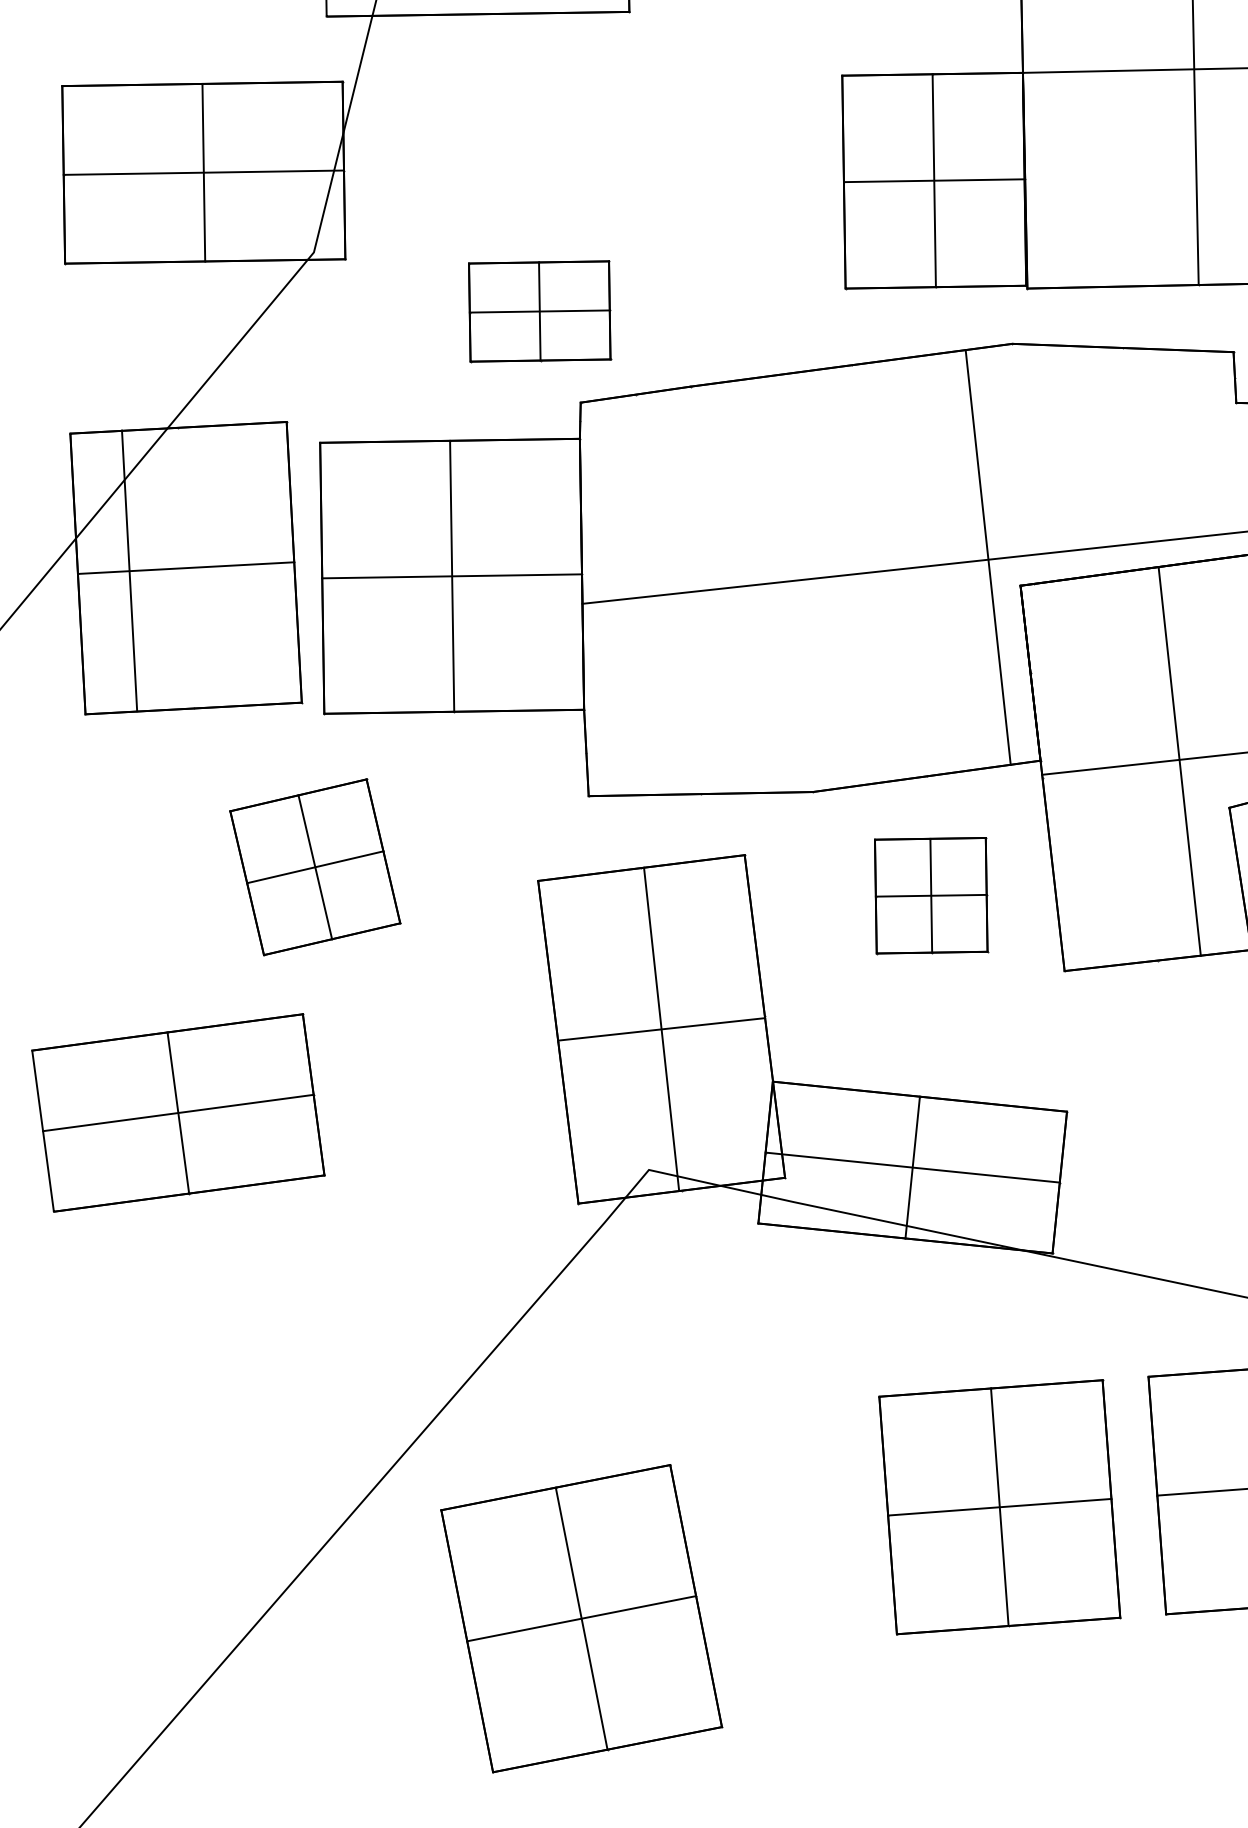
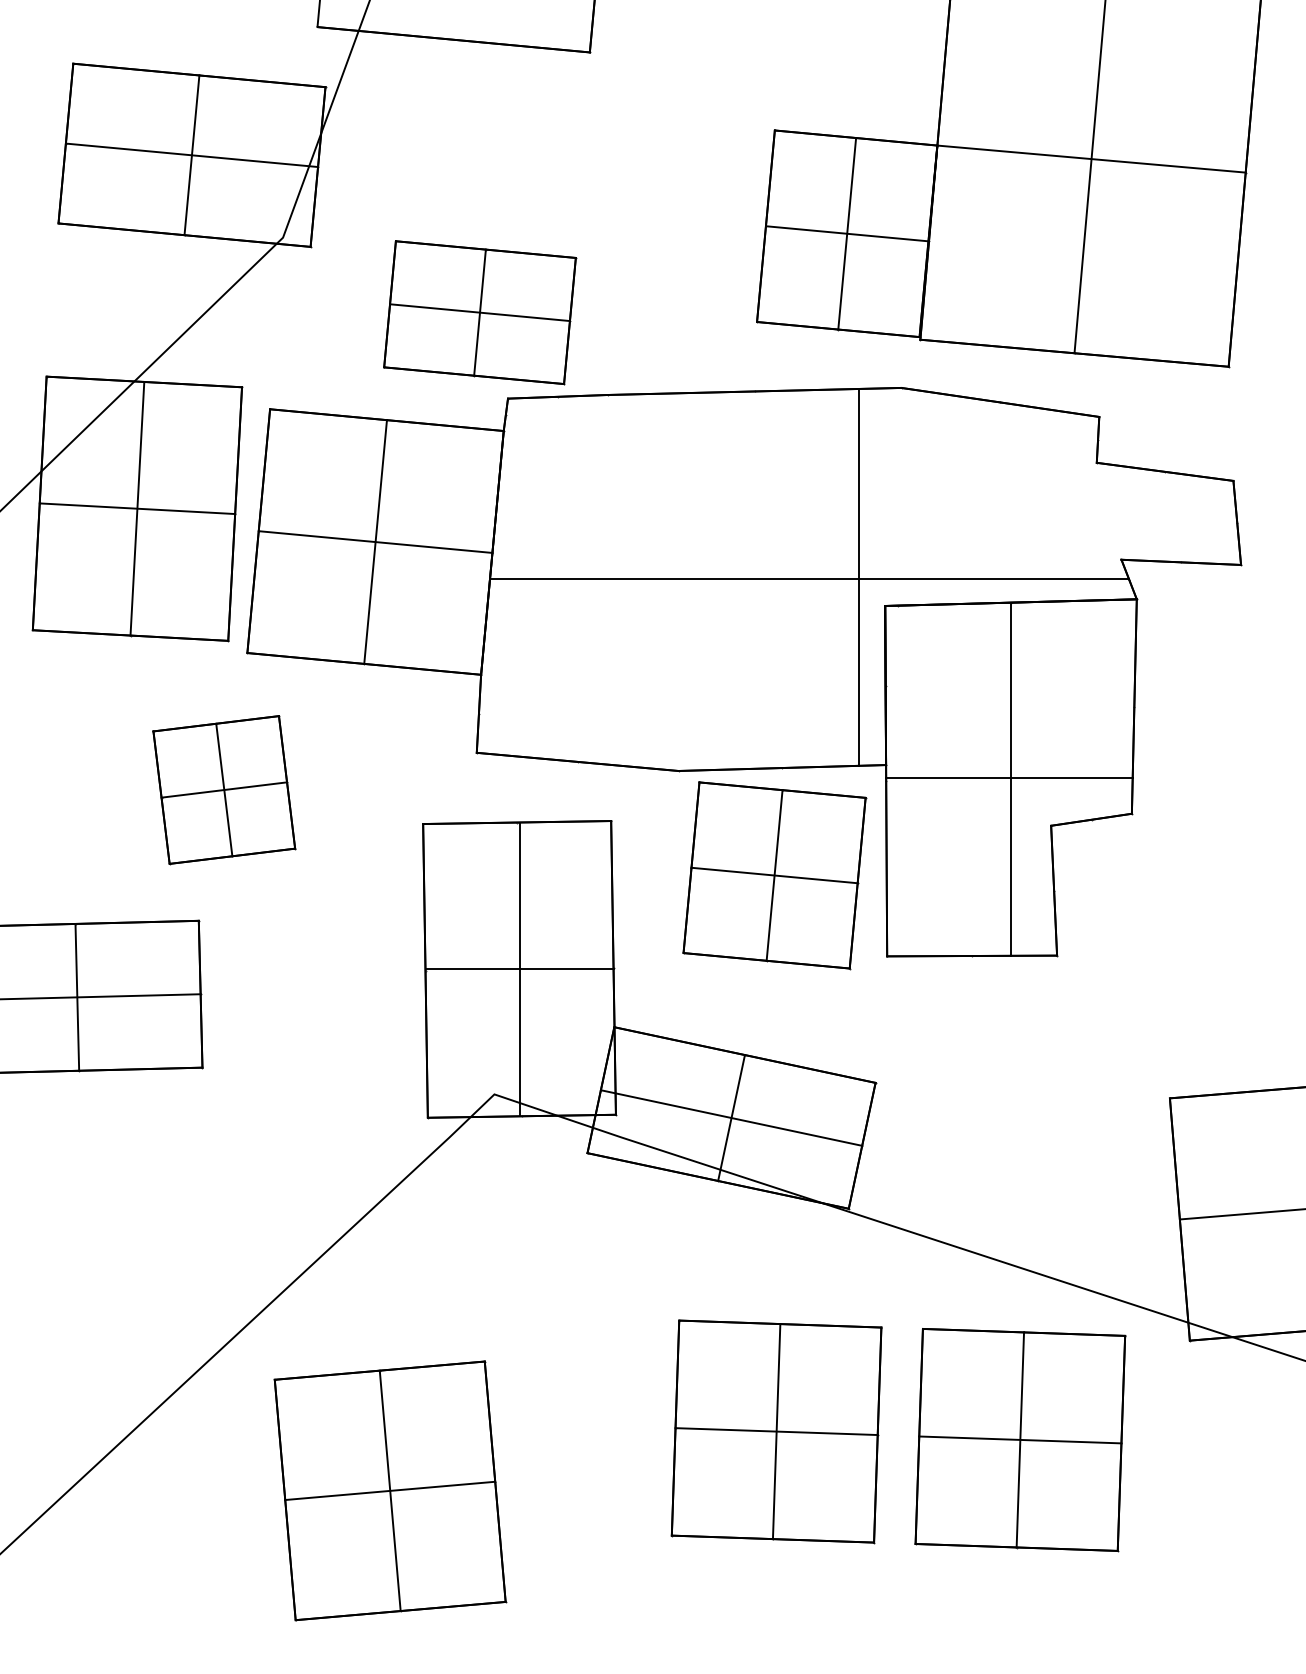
part: (540, 311) -> (480, 312), size x1.43
line: (129, 570) -> (137, 508), moved
part: (930, 895) -> (774, 875), size x1.67

